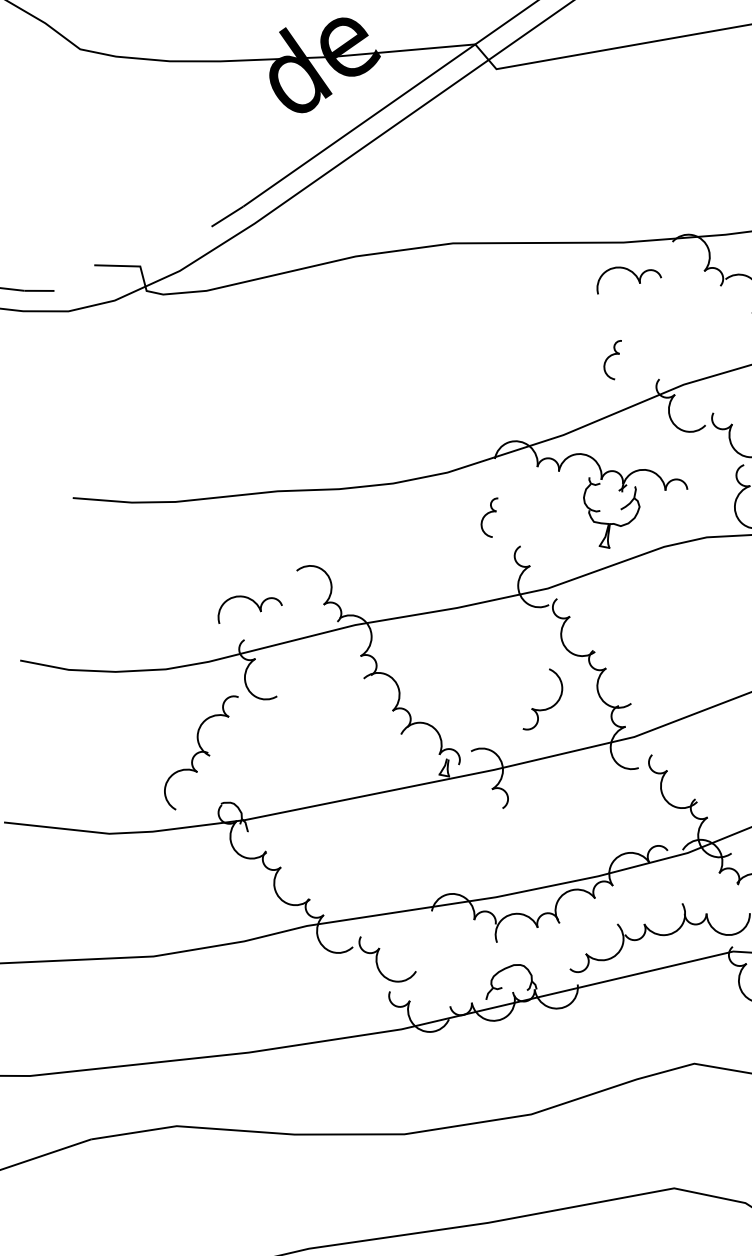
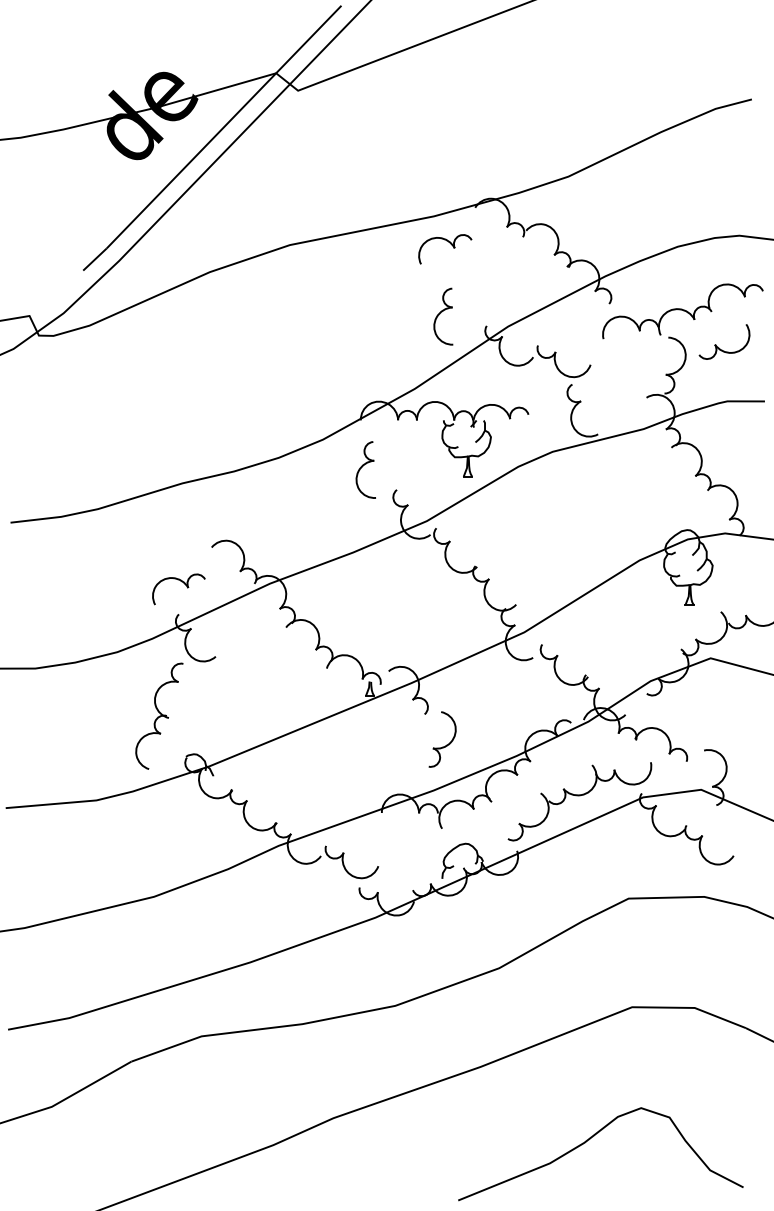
part: (612, 358) -> (443, 316), size x1.67
part: (489, 516) -> (365, 469), size x1.67
part: (548, 707) -> (446, 744), moved

